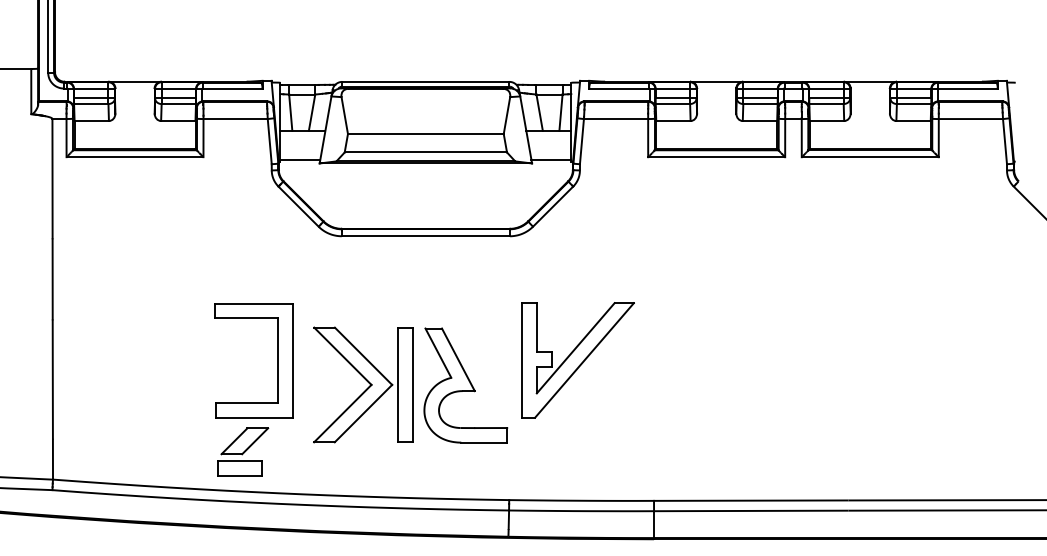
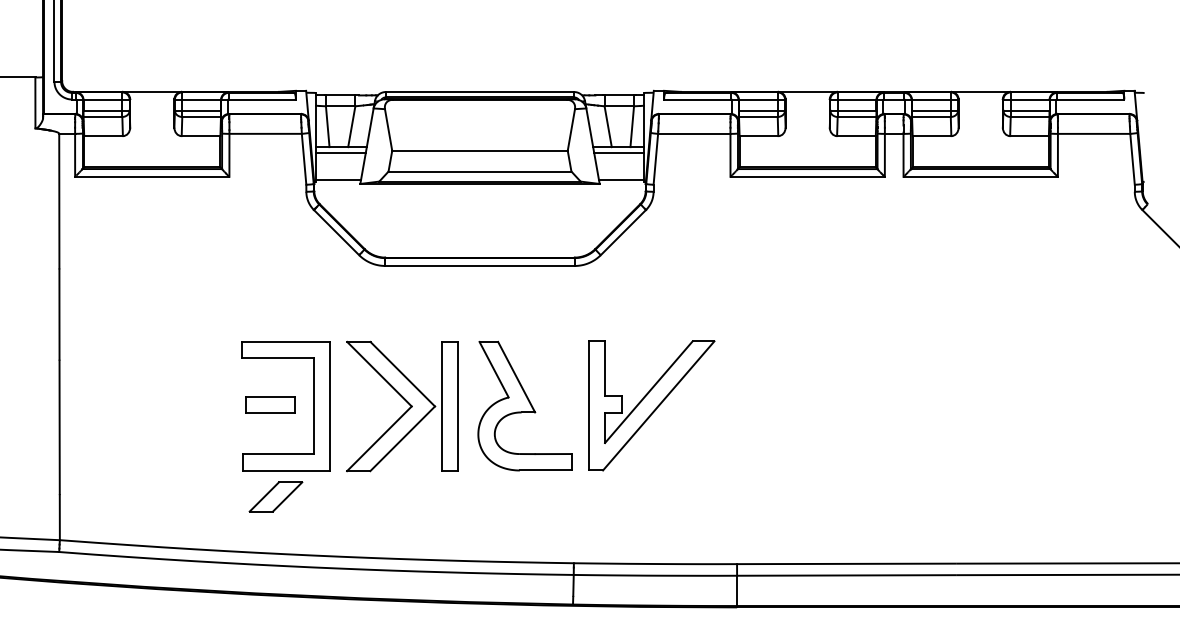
line: (302, 135) -> (340, 152), added
line: (548, 135) -> (618, 152), added
part: (363, 384) -> (402, 406), moved
part: (465, 384) -> (524, 405), moved
part: (239, 468) -> (270, 404), moved

